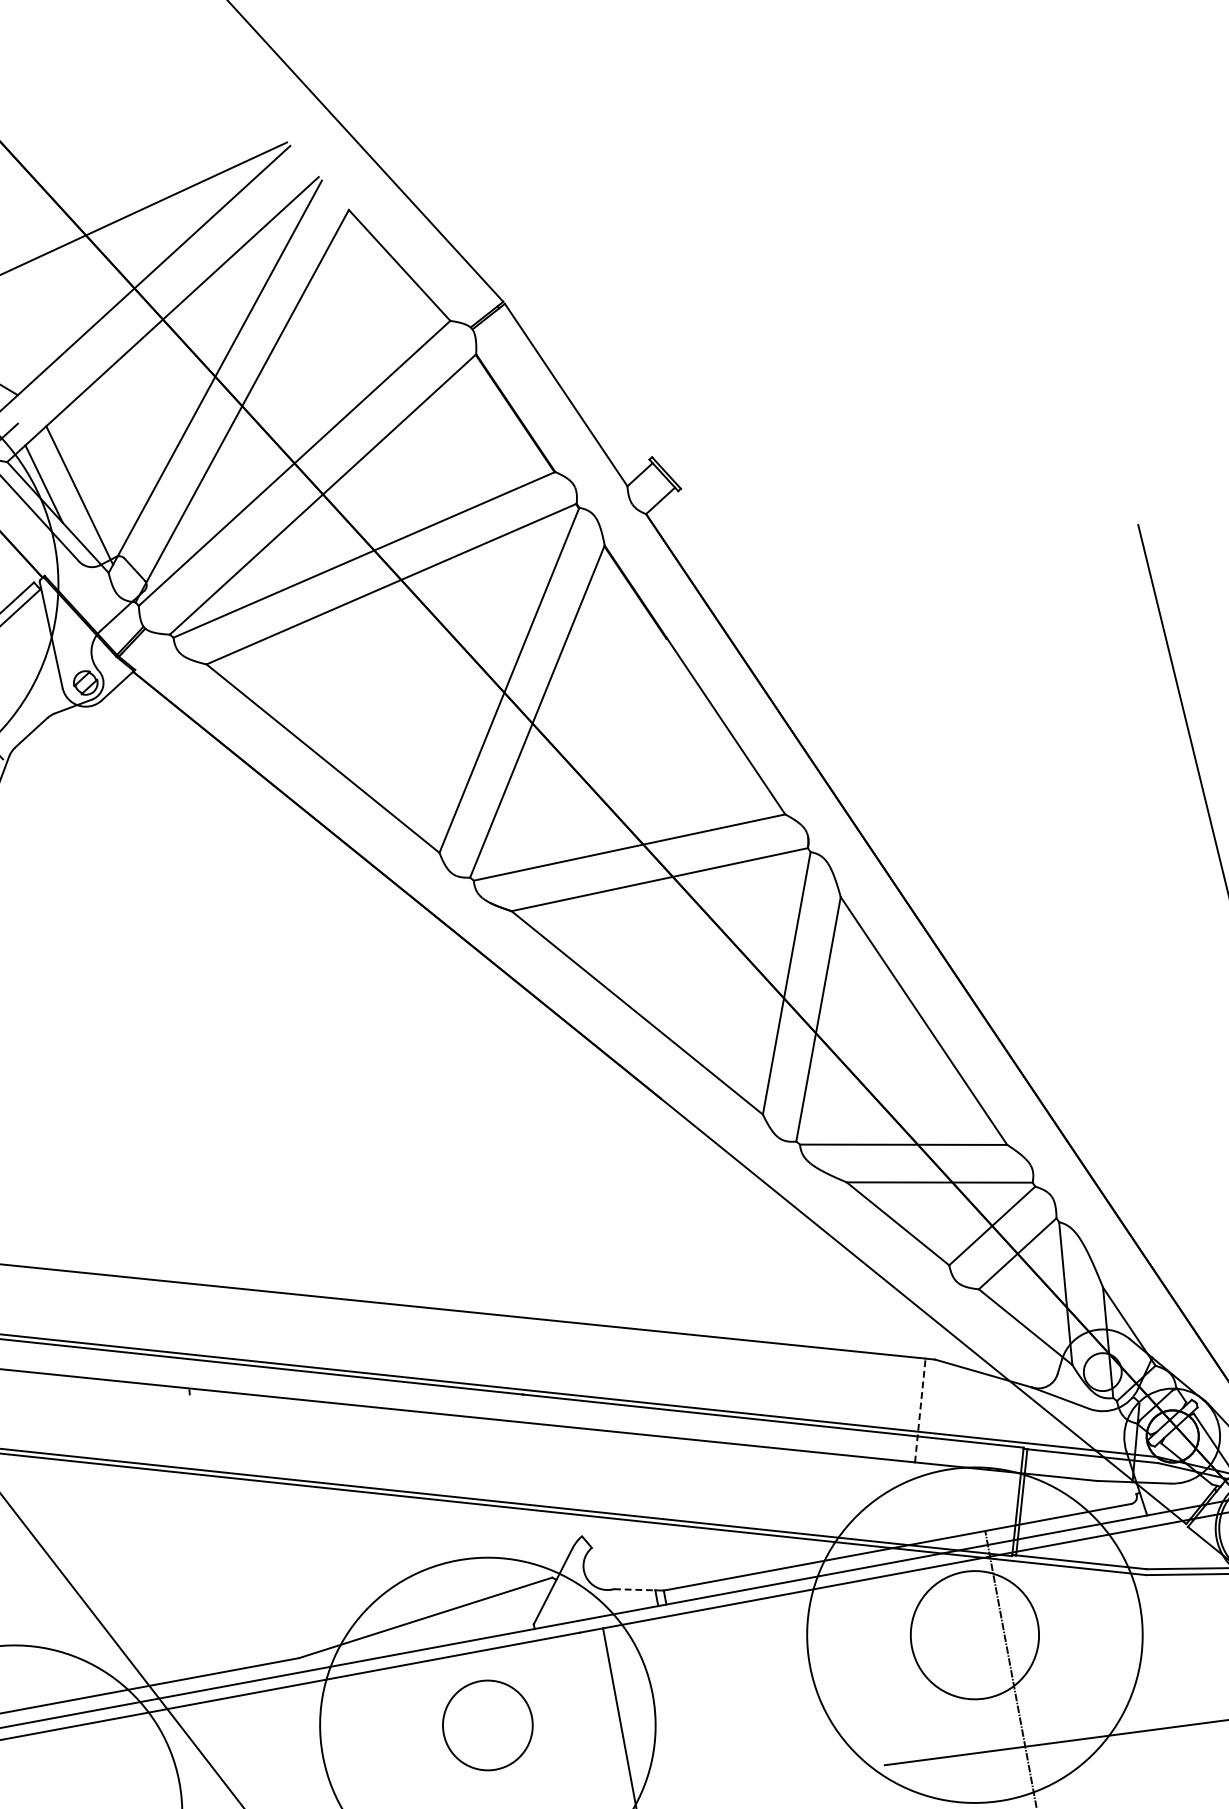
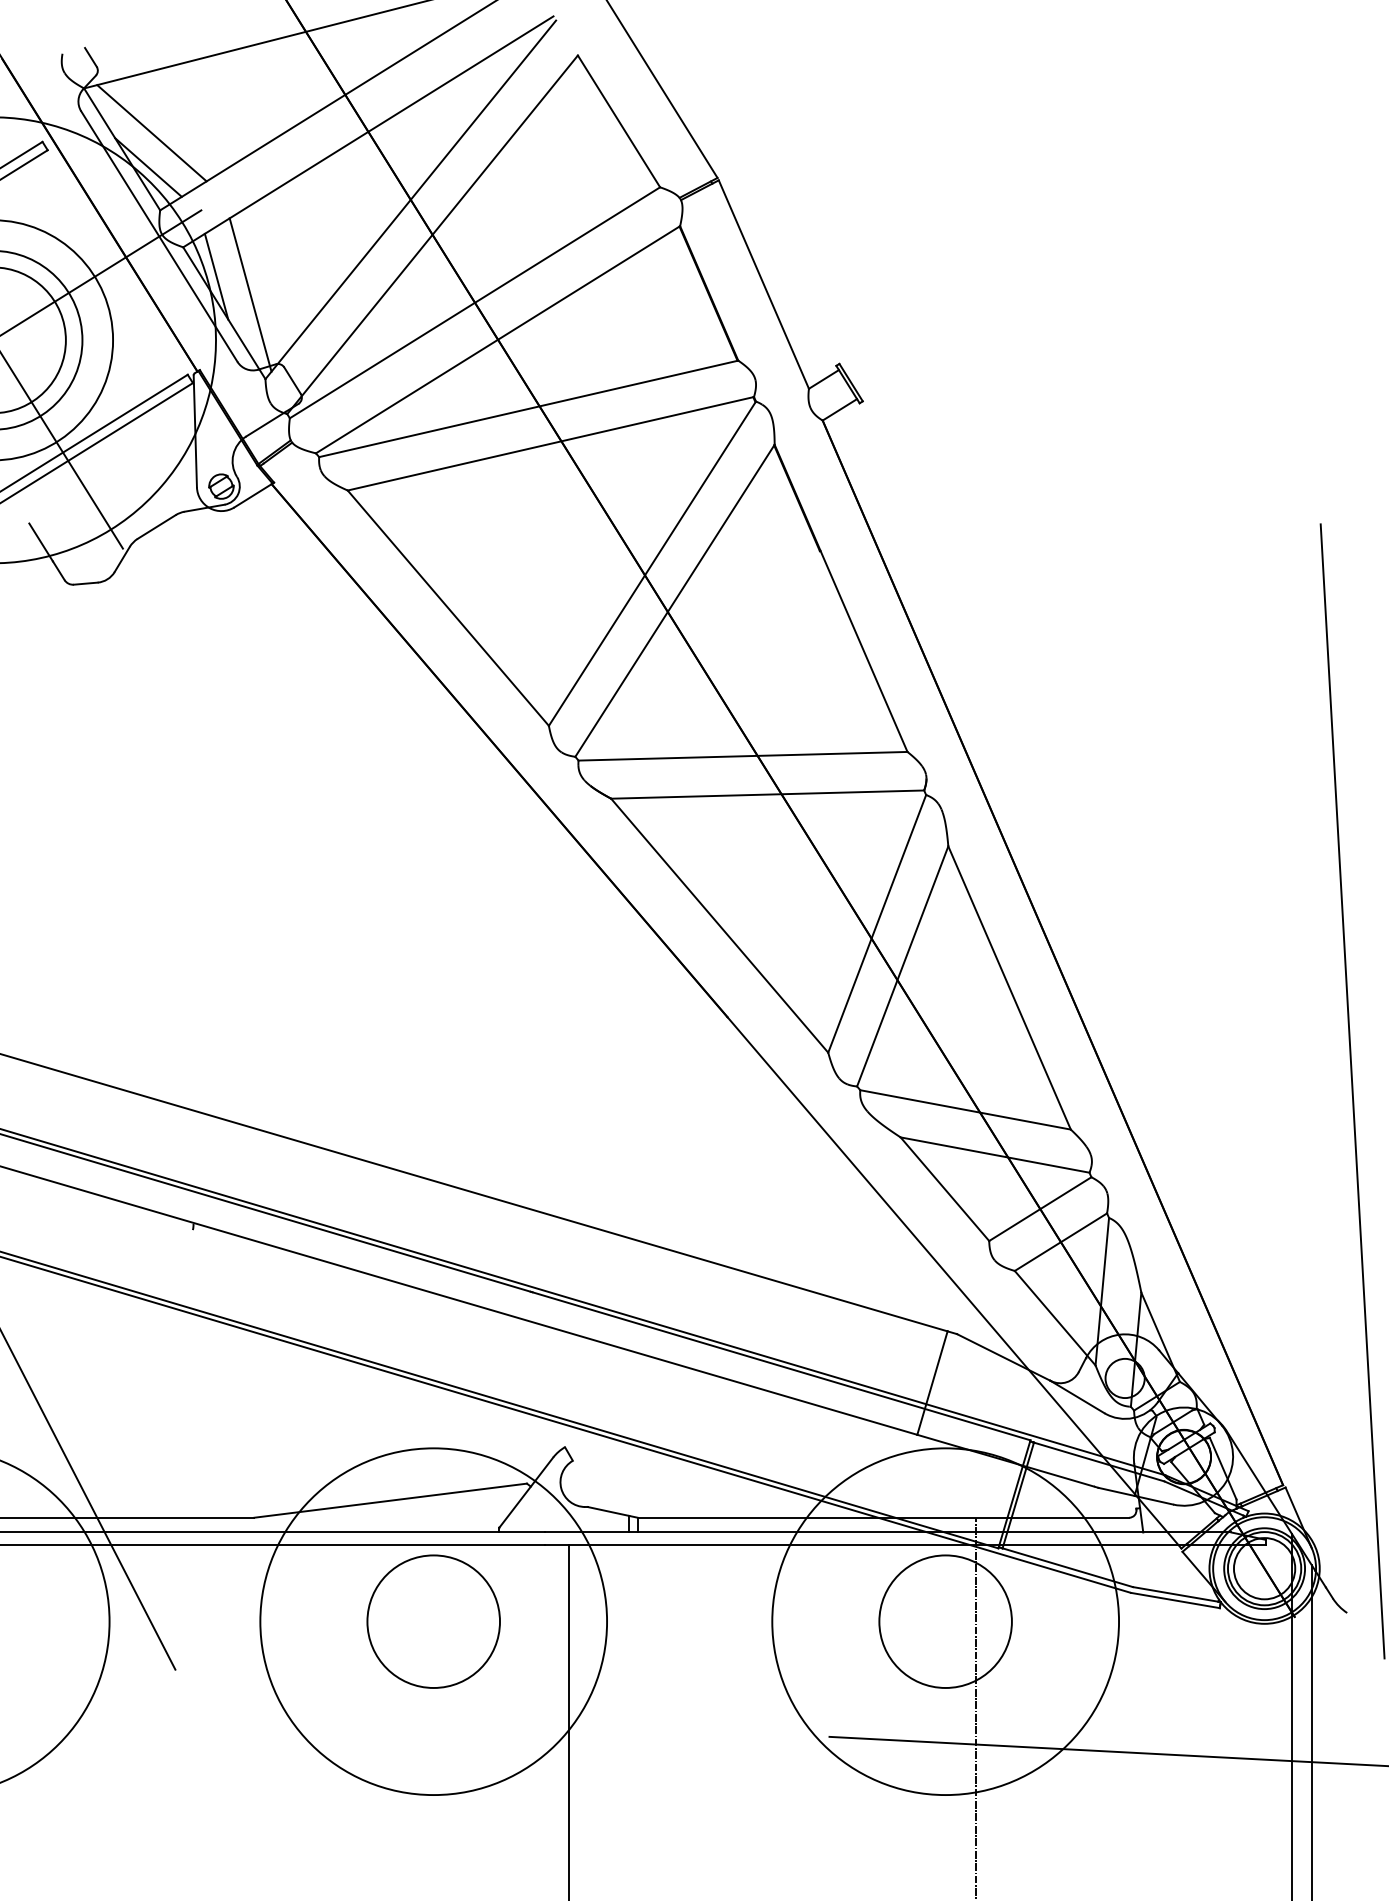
line: (920, 1410) -> (932, 1383), dashed -> solid
line: (634, 1589) -> (608, 1511), dashed -> solid
circle: (487, 1725) -> (433, 1621), size x1.43

